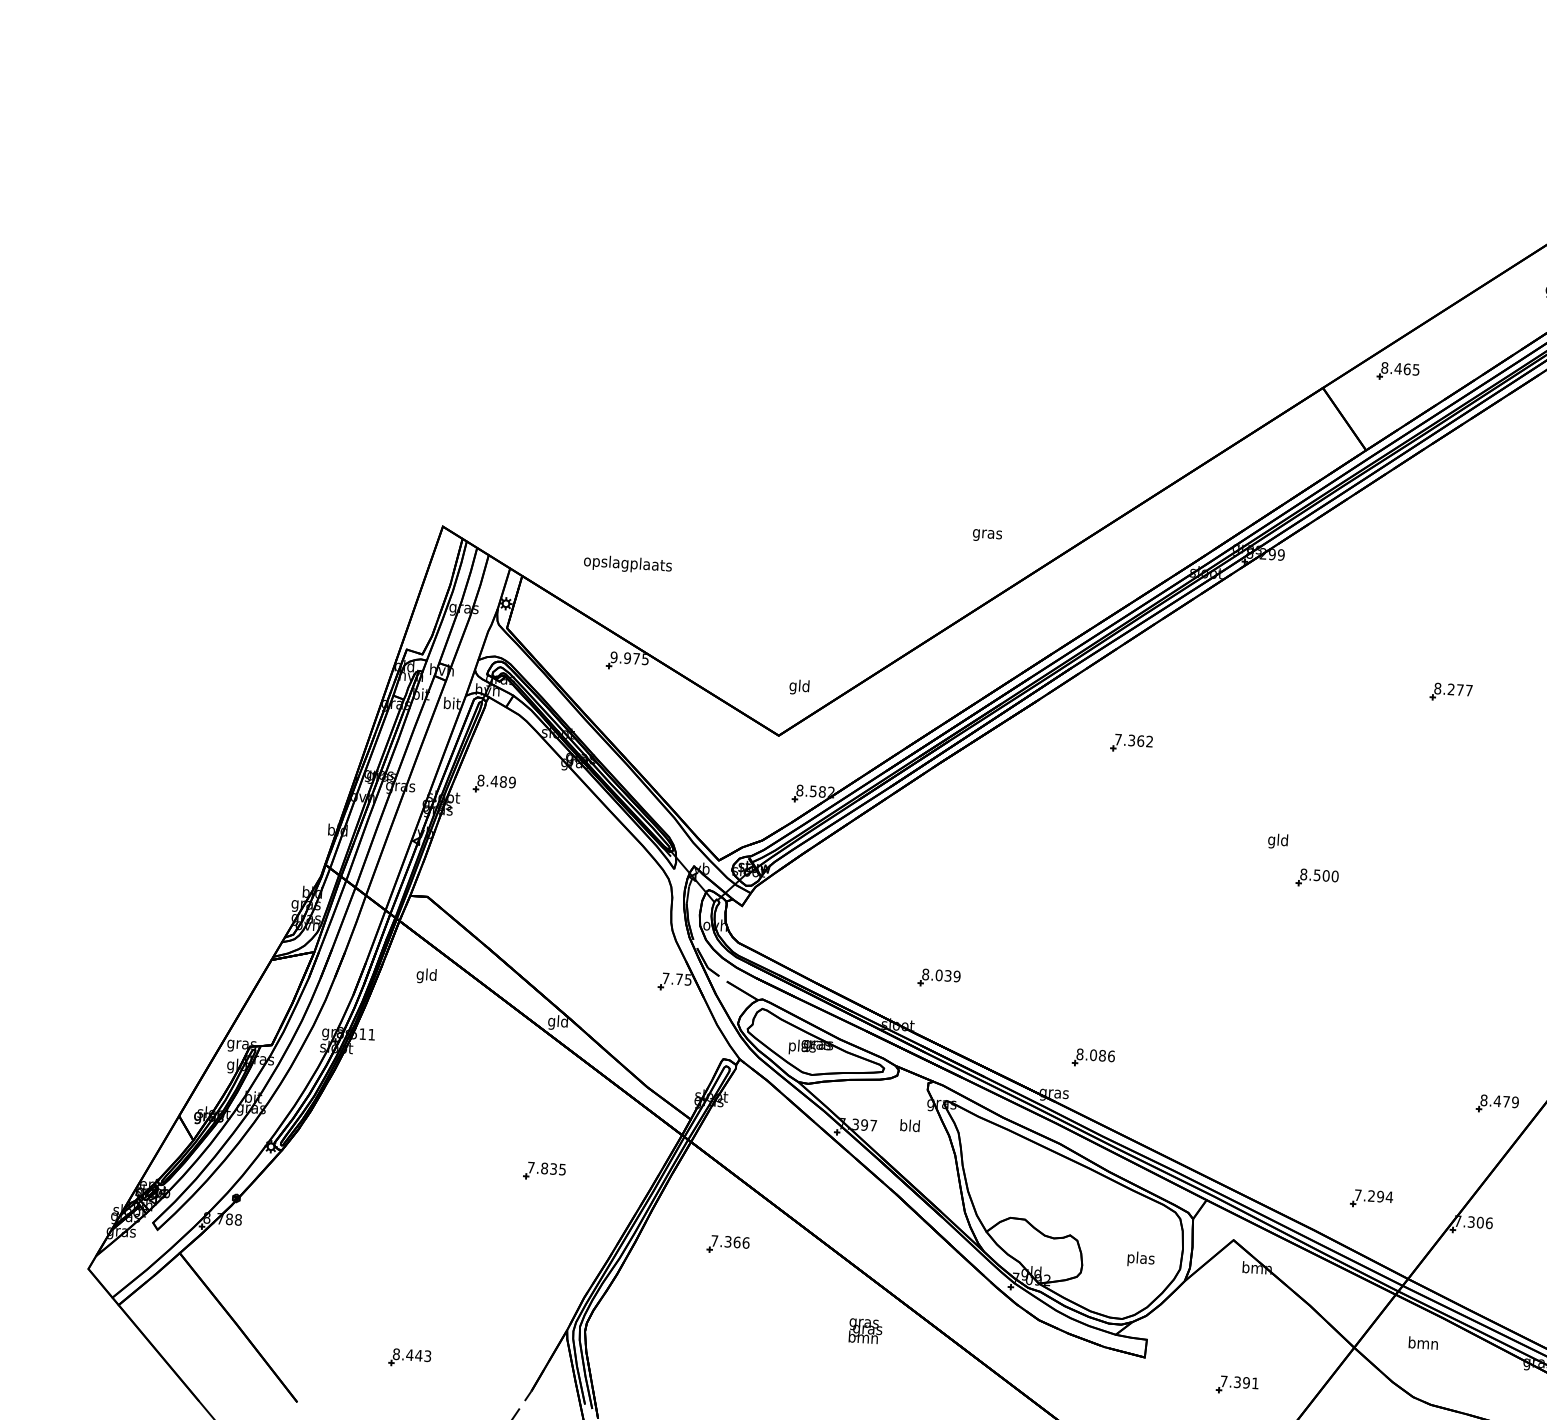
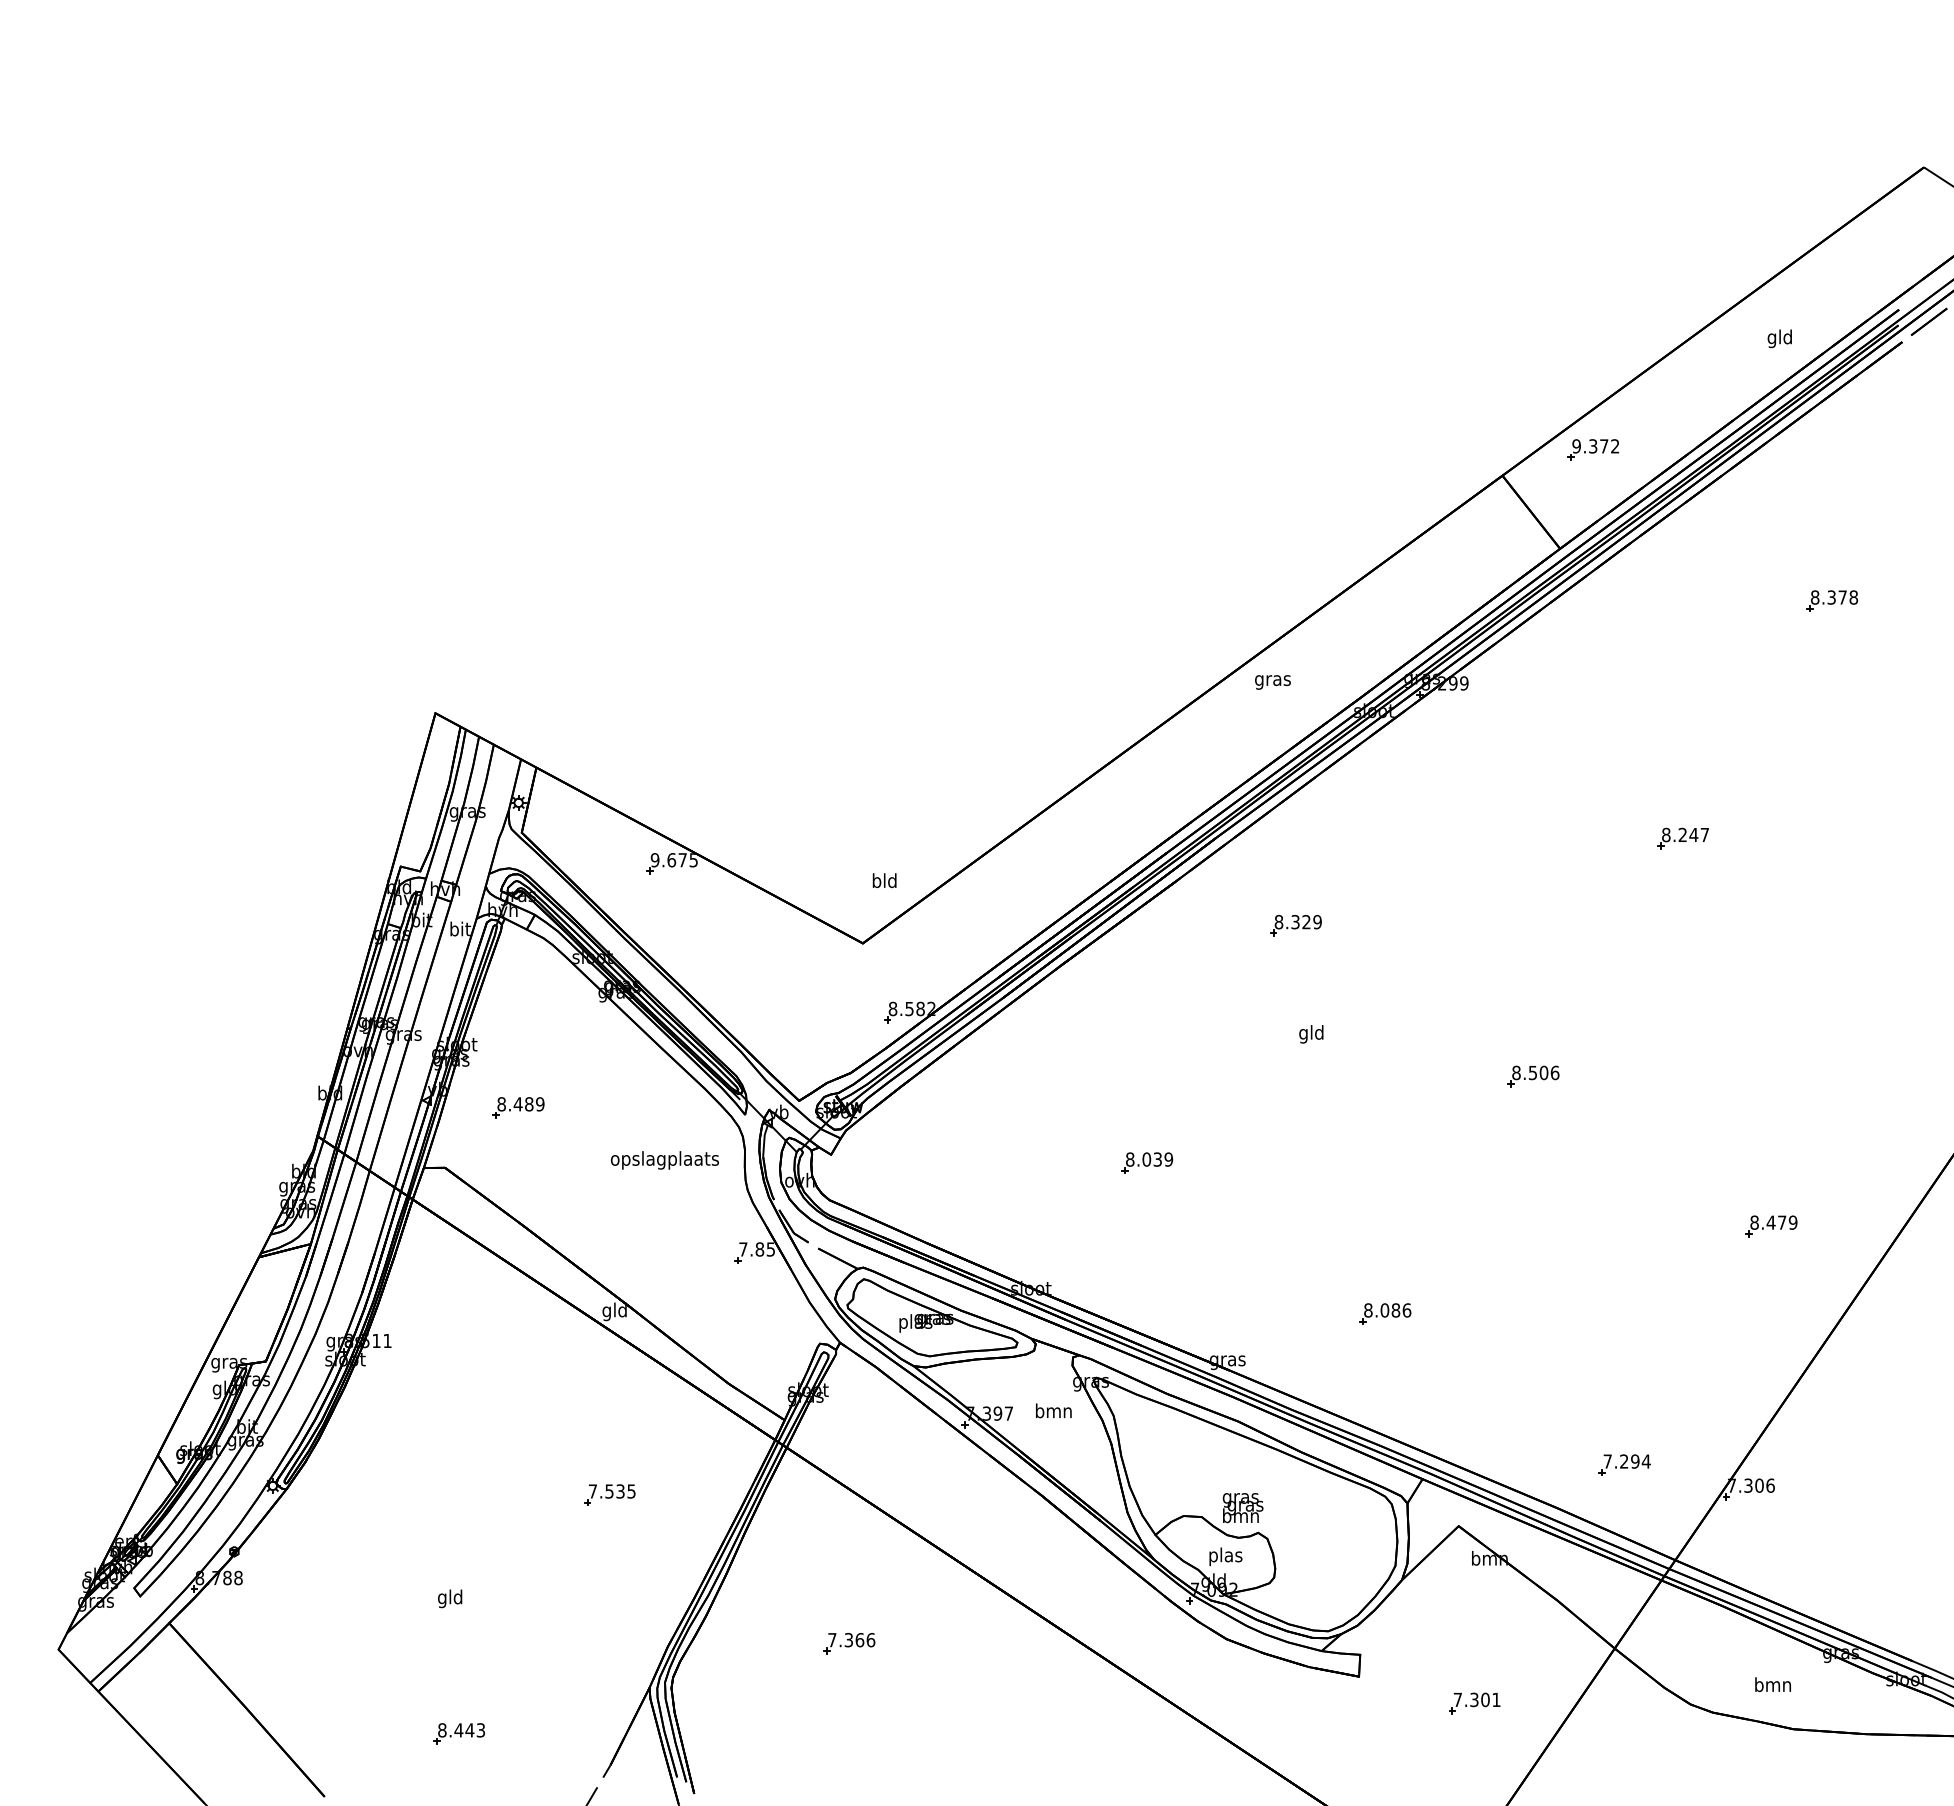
text: (1400, 368) -> (1595, 446), 8.465 -> 9.372
text: (987, 535) -> (1272, 682), moved
text: (627, 564) -> (664, 1160), moved
text: (627, 658) -> (671, 860), 9.975 -> 9.675
text: (792, 686) -> (876, 882), gld -> bld
text: (1459, 689) -> (1693, 834), 8.277 -> 8.247
text: (1133, 740) -> (1297, 922), 7.362 -> 8.329
part: (494, 784) -> (518, 1107), moved
text: (1278, 841) -> (1311, 1034), moved
text: (1334, 876) -> (1554, 1072), 8.500 -> 8.506
text: (426, 975) -> (450, 1598), moved
part: (939, 977) -> (1147, 1162), moved
text: (679, 979) -> (759, 1249), 7.75 -> 7.85
part: (1093, 1057) -> (1385, 1313), moved
part: (1497, 1104) -> (1771, 1226), moved
text: (909, 1125) -> (1053, 1410), bld -> bmn
text: (544, 1168) -> (609, 1491), 7.835 -> 7.535
part: (728, 1244) -> (849, 1643), moved
text: (1140, 1259) -> (1225, 1556), moved
text: (865, 1331) -> (1242, 1508), moved
text: (1422, 1343) -> (1772, 1684), moved
text: (1246, 1383) -> (1485, 1700), 7.391 -> 7.301

